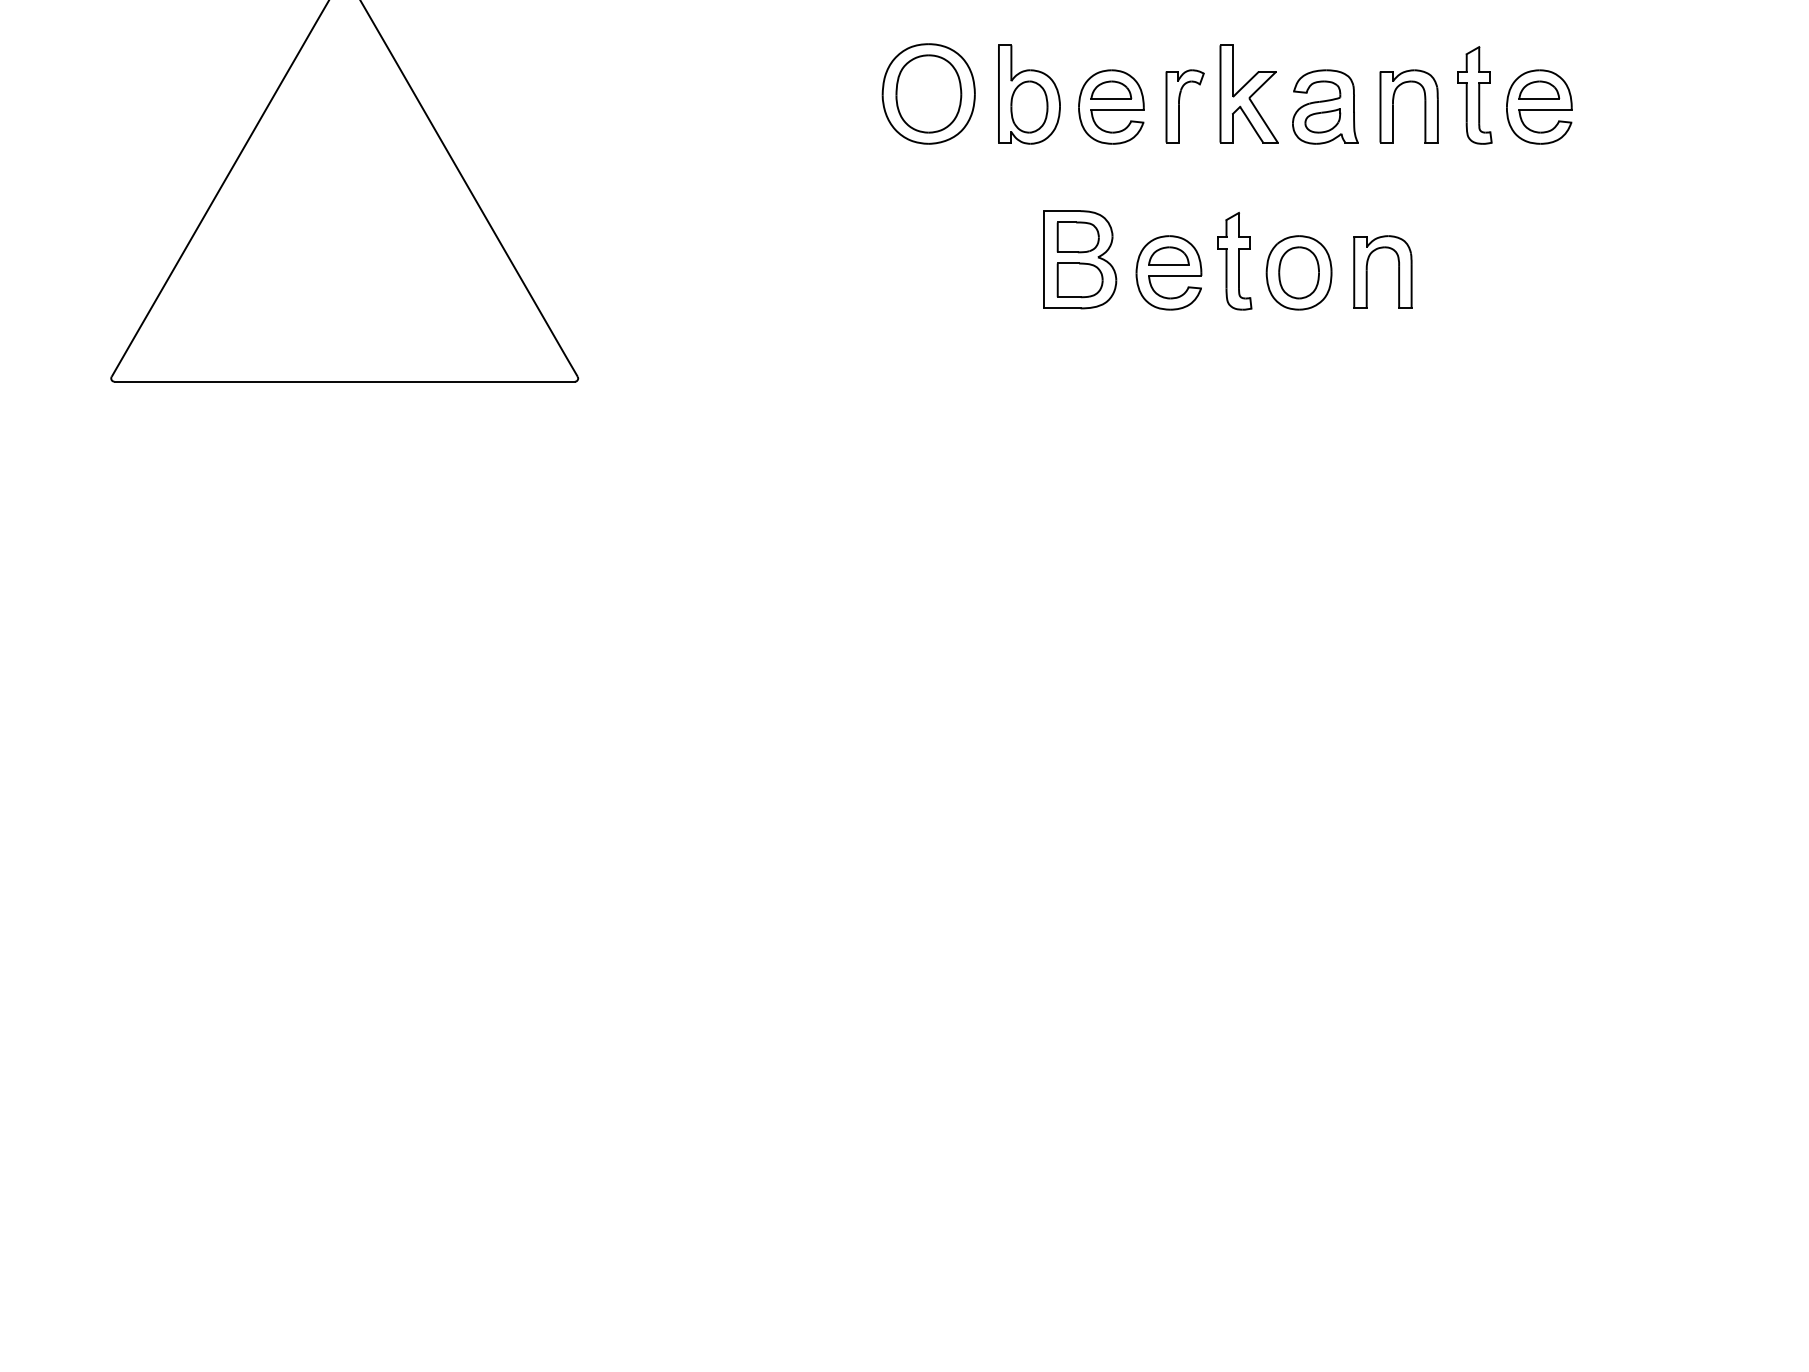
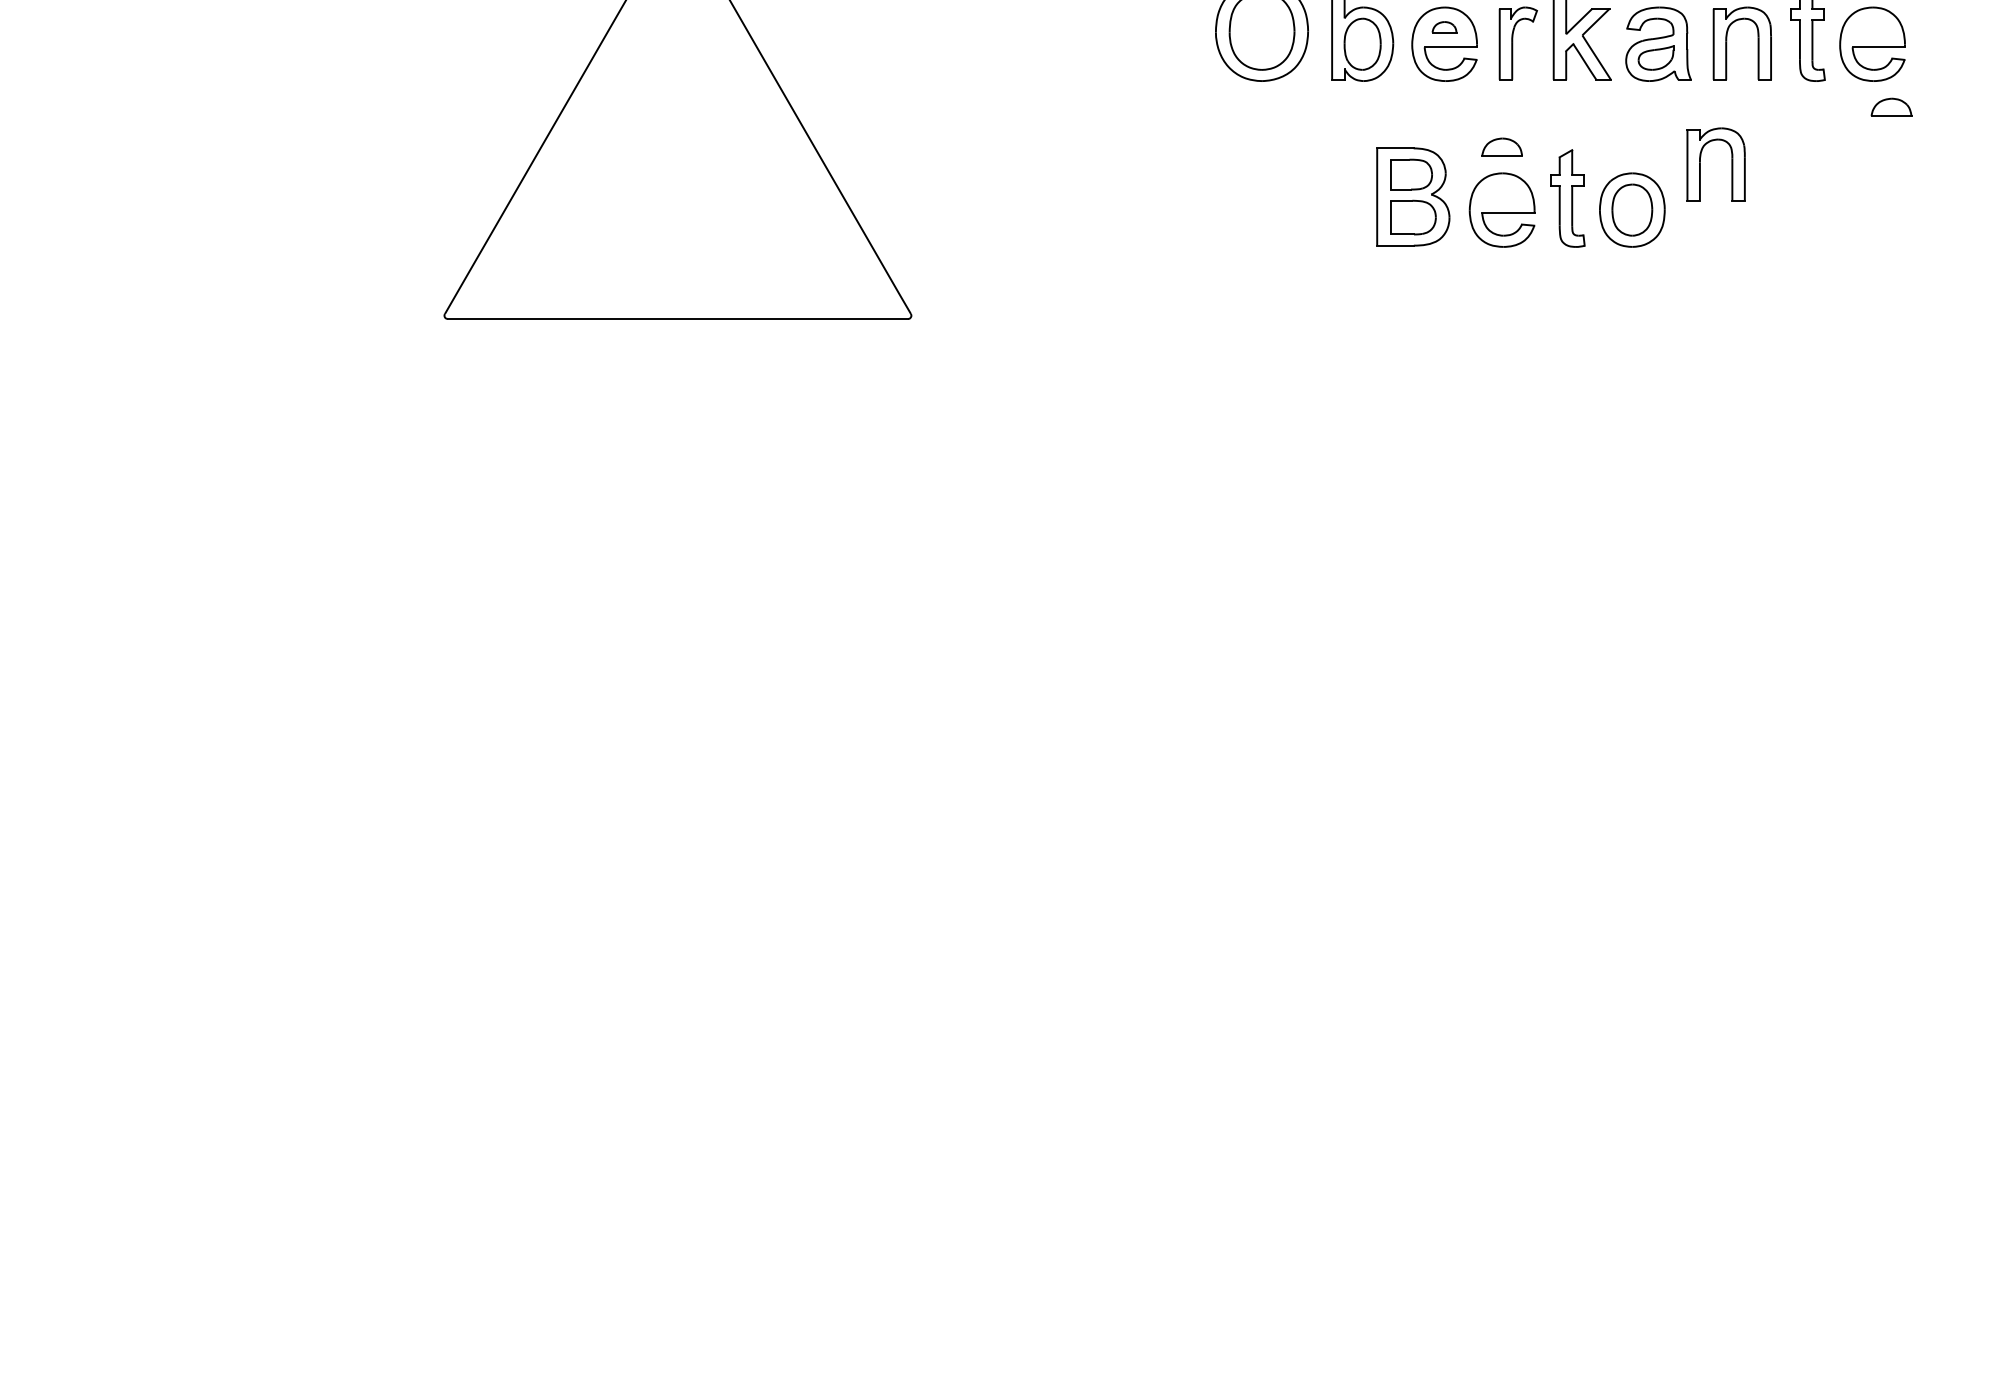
part: (1111, 89) -> (1444, 26), size x0.6
part: (1539, 89) -> (1891, 106), moved
part: (1168, 255) -> (1501, 146), moved
part: (1367, 272) -> (1700, 164), moved

